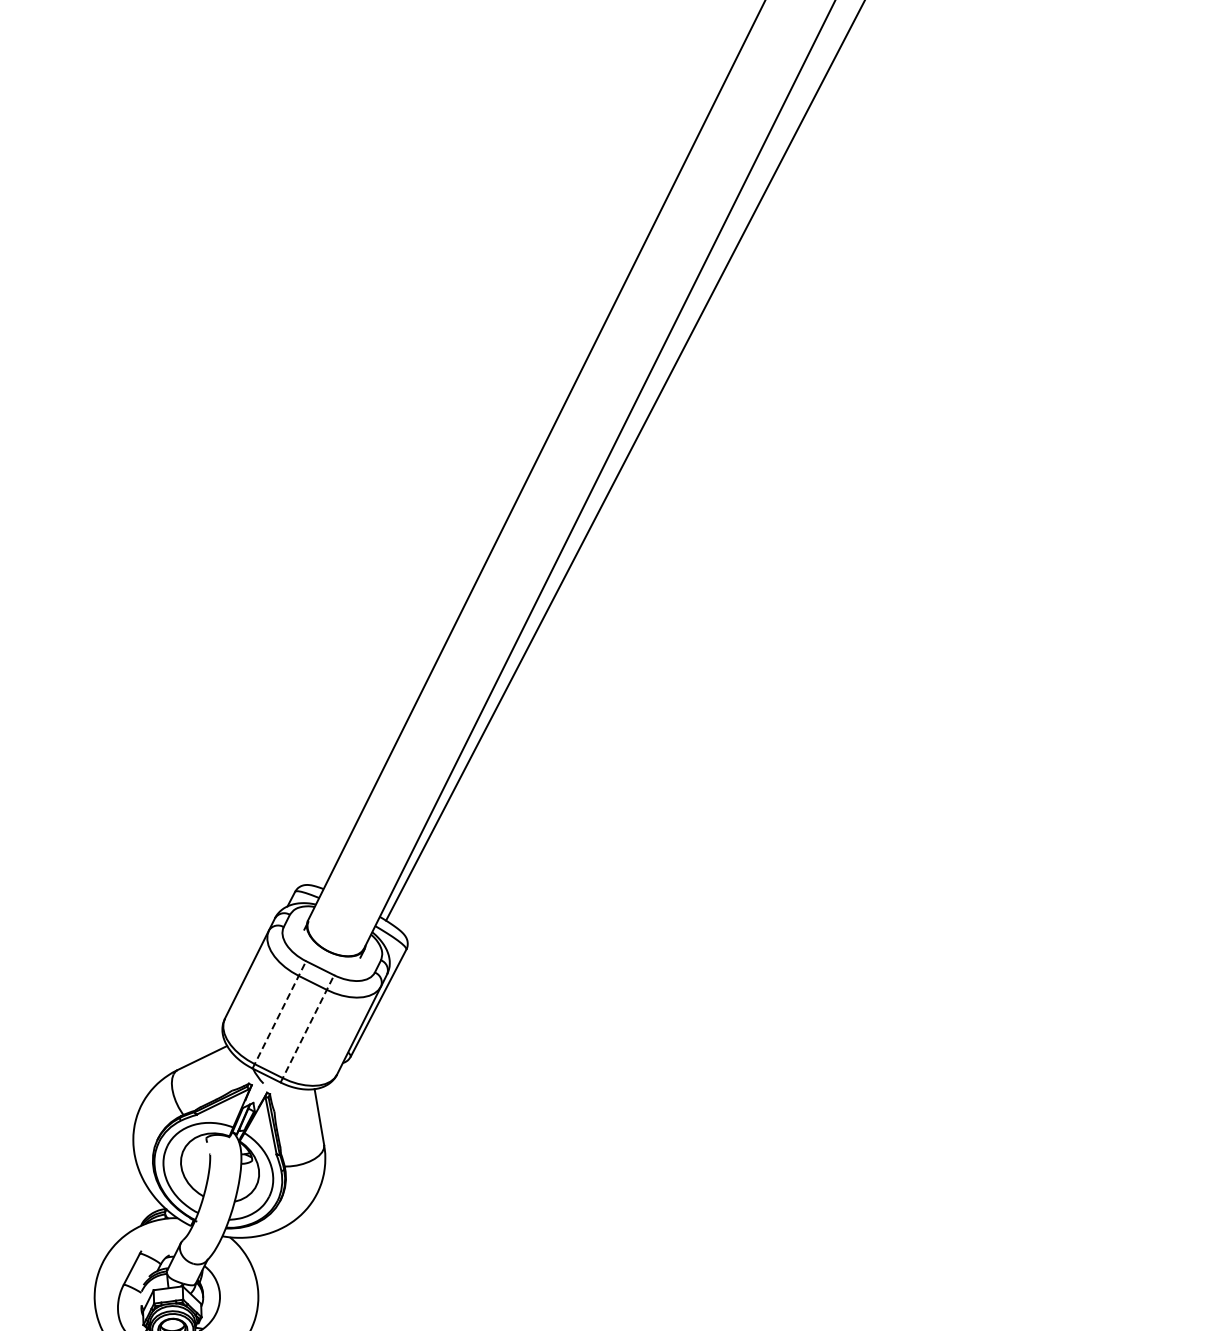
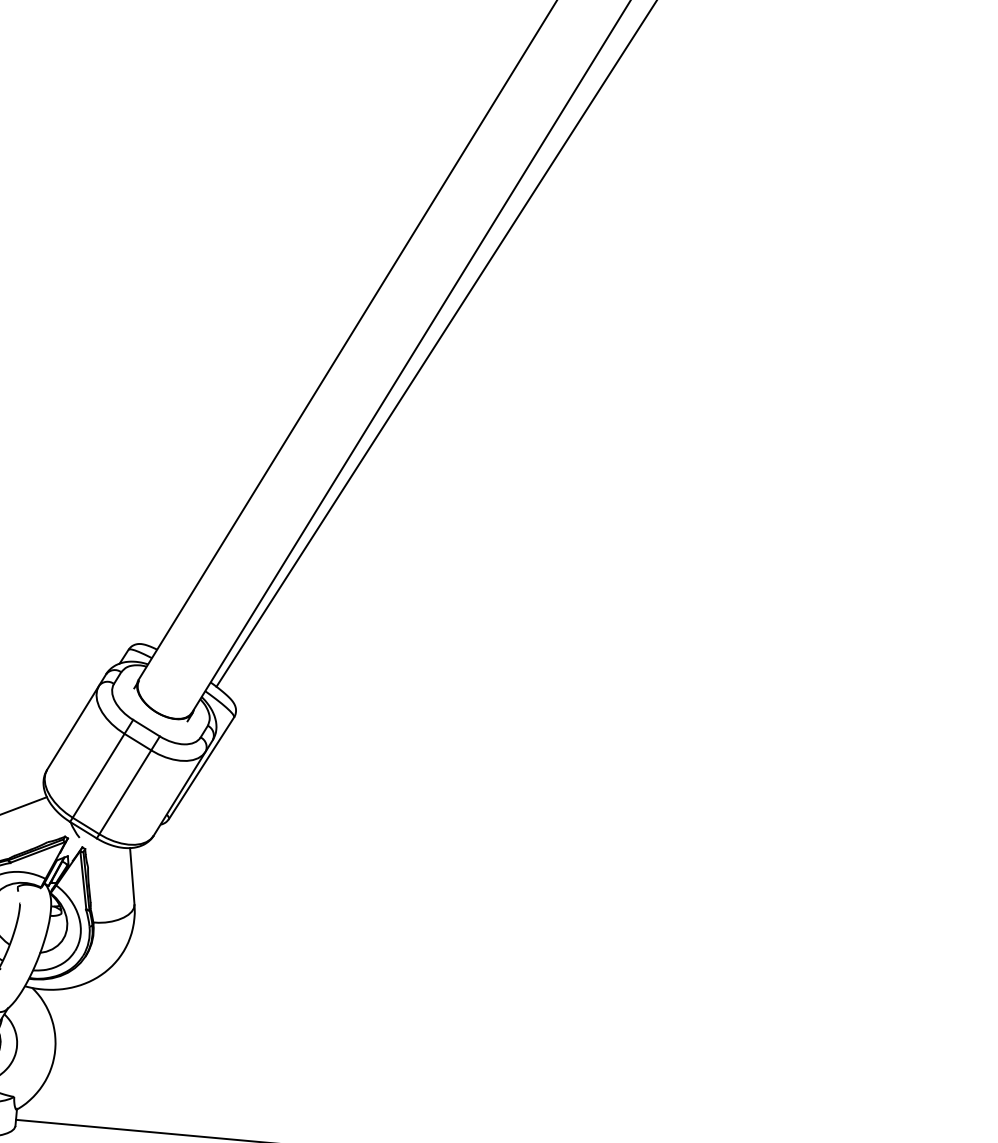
line: (279, 1014) -> (101, 770), dashed -> solid
line: (307, 1028) -> (128, 787), dashed -> solid

